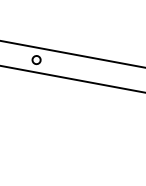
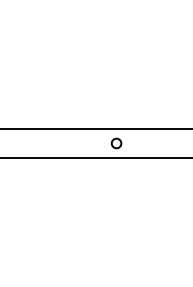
circle: (36, 60) -> (116, 143), moved

